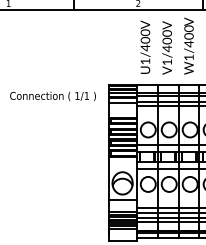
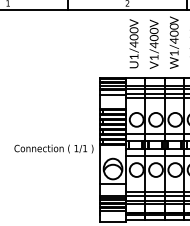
text: (52, 95) -> (53, 148), moved

